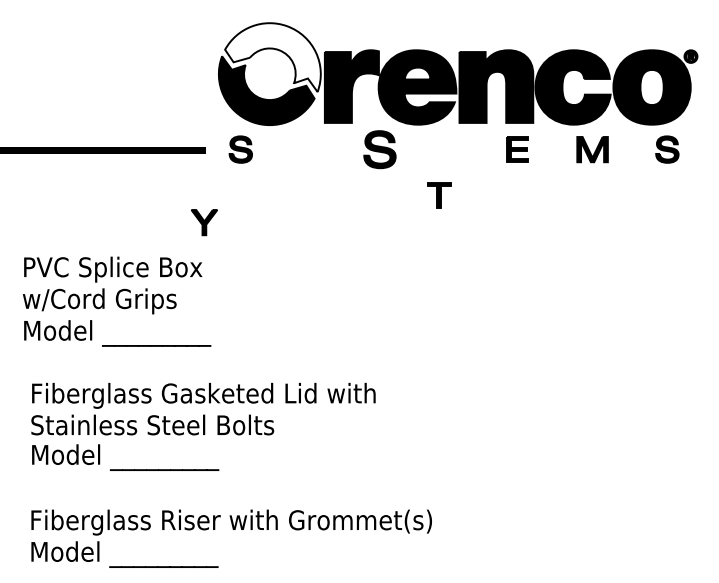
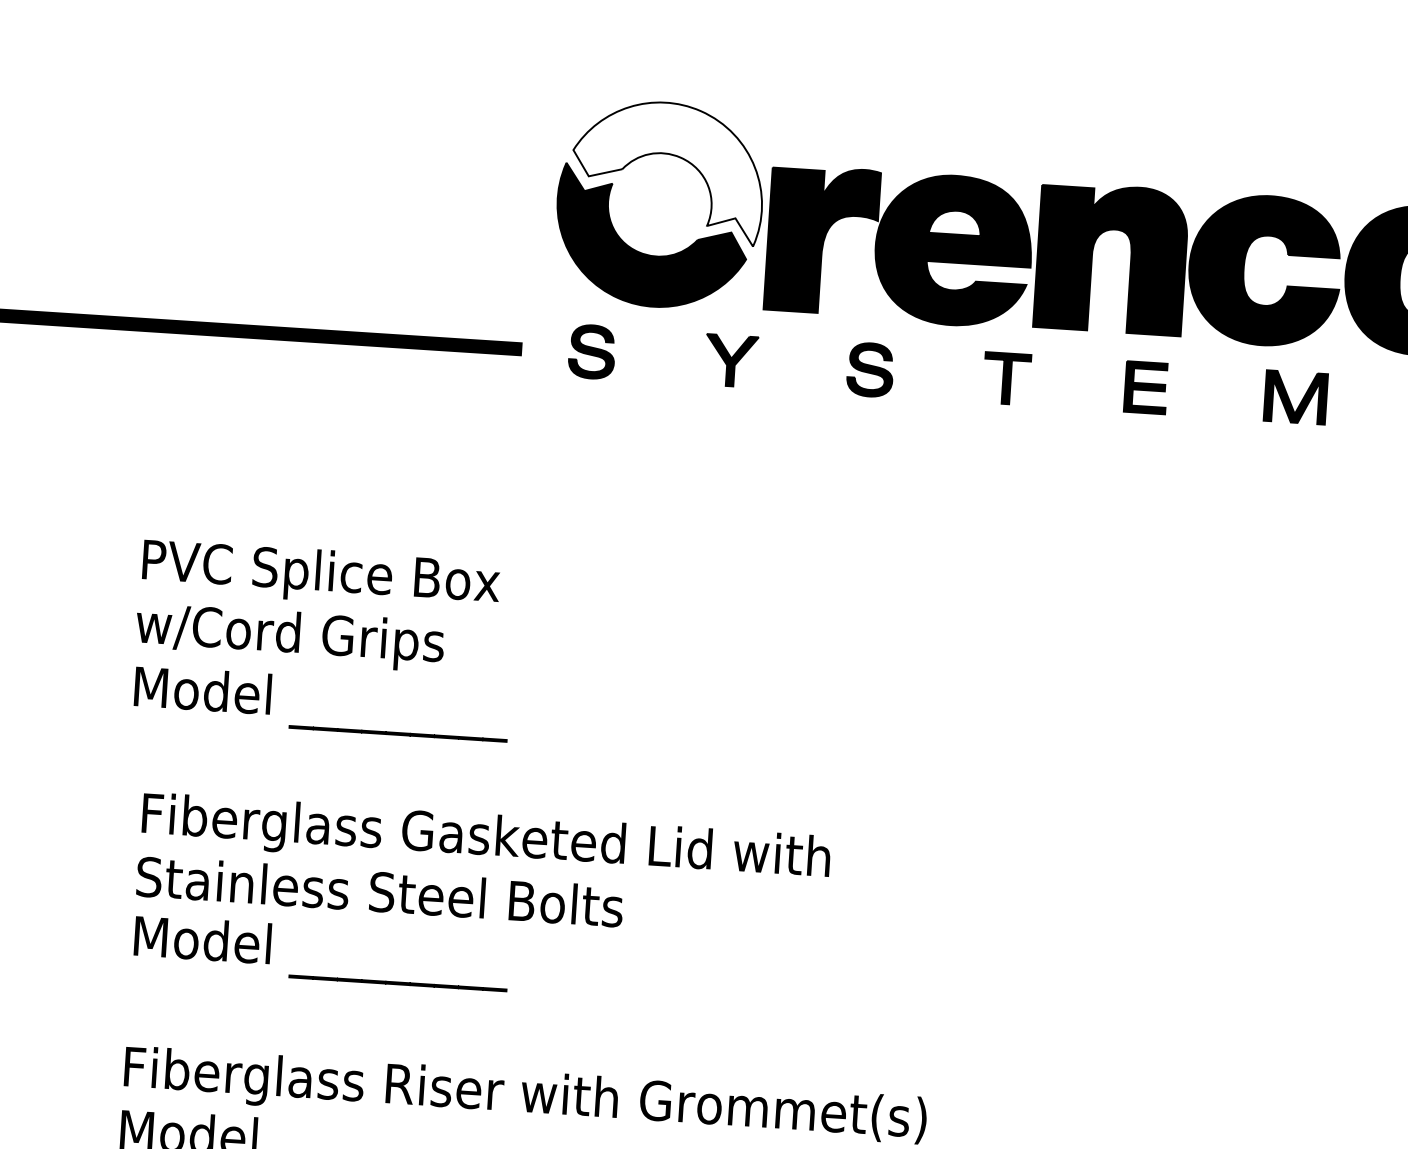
part: (379, 149) -> (869, 369), size x0.71
part: (439, 195) -> (1007, 378), moved
part: (203, 222) -> (729, 360), moved

